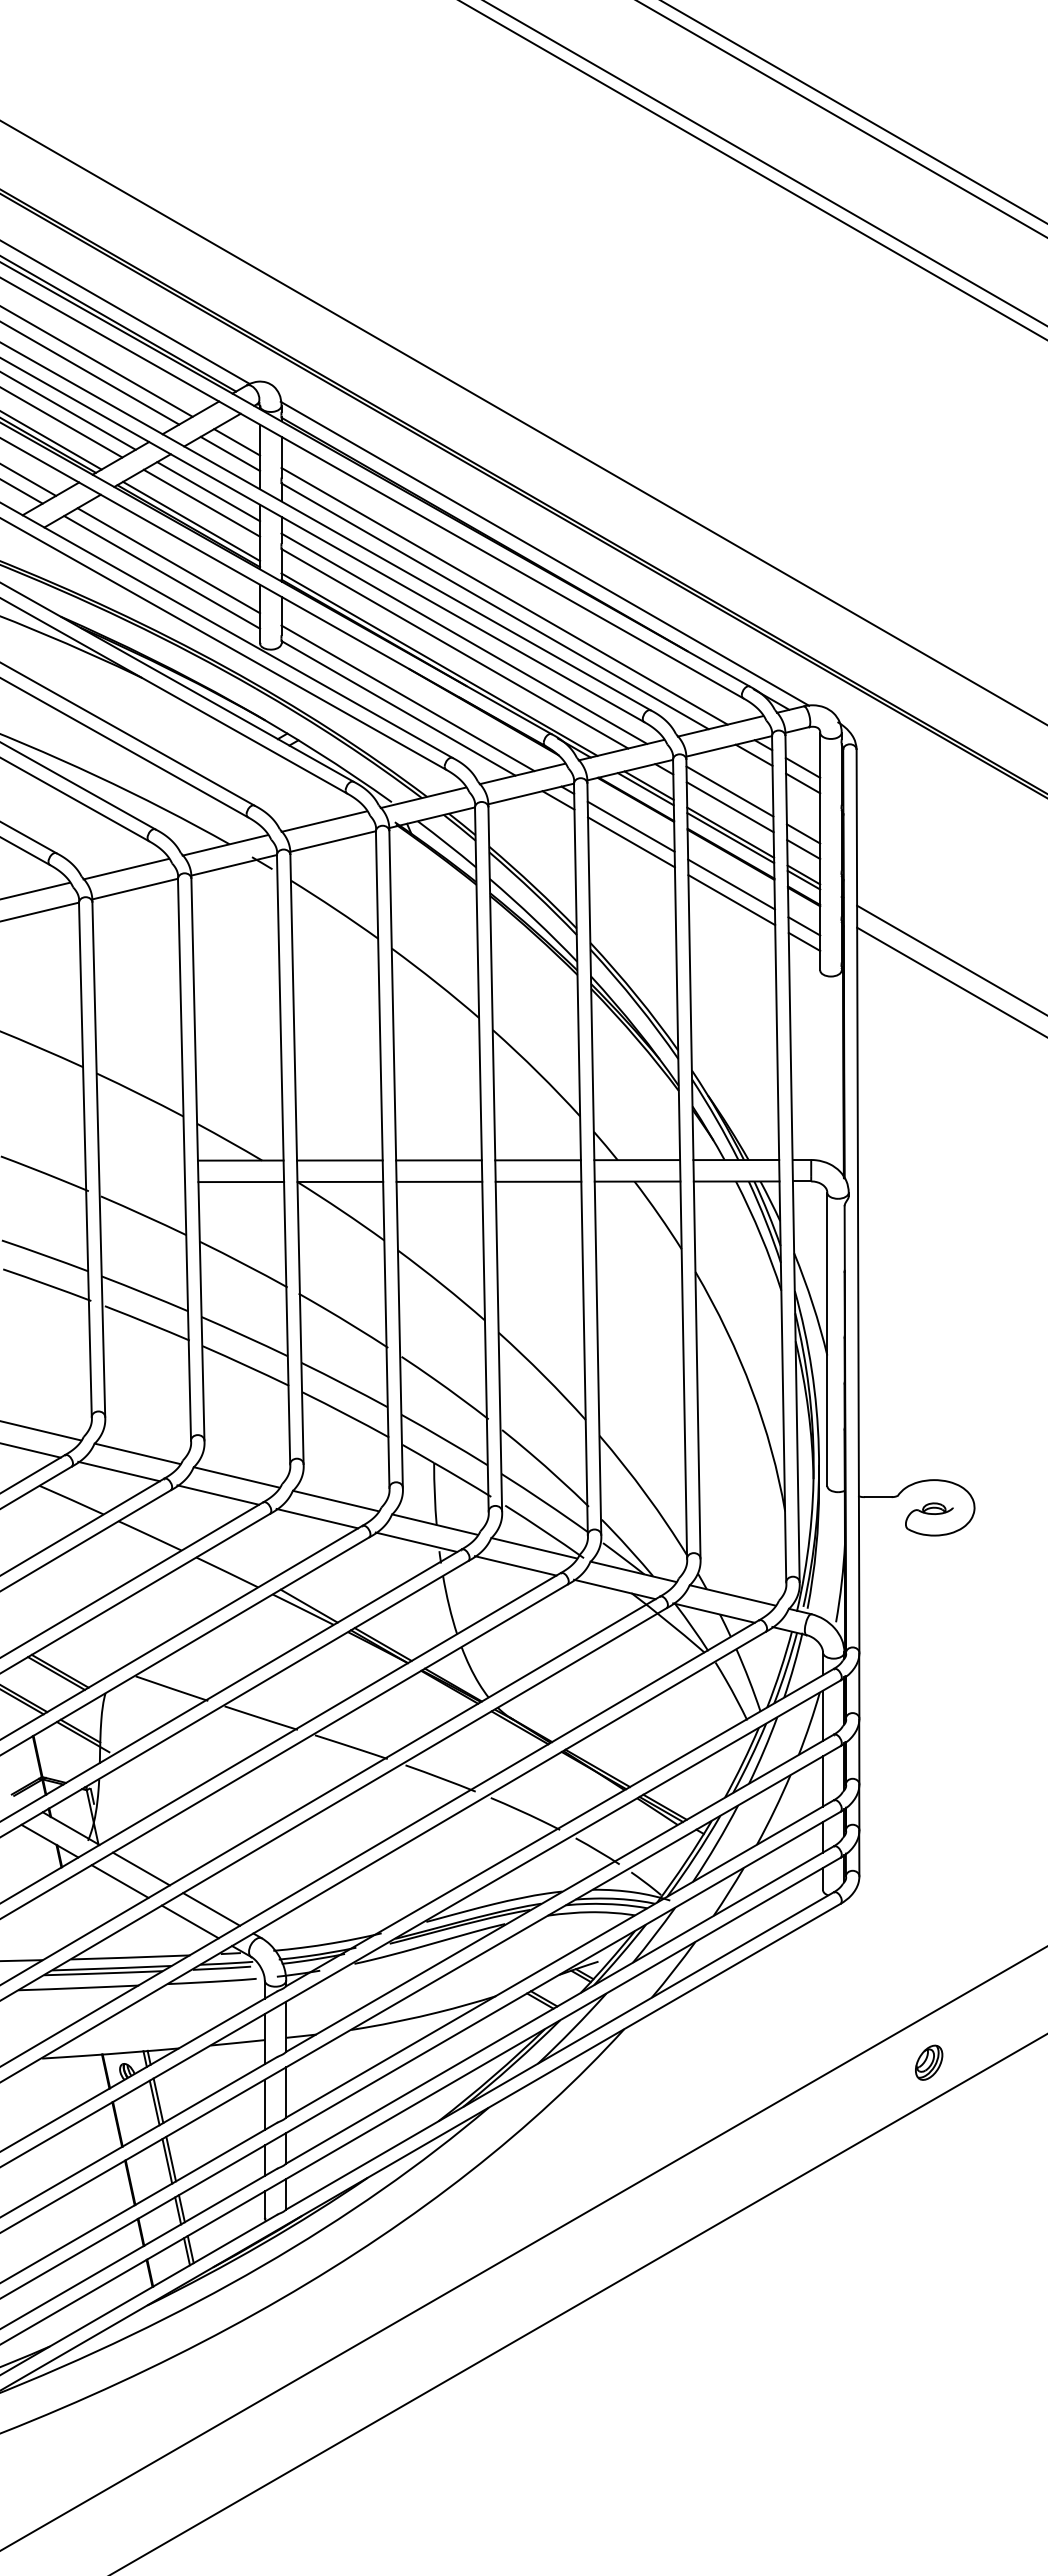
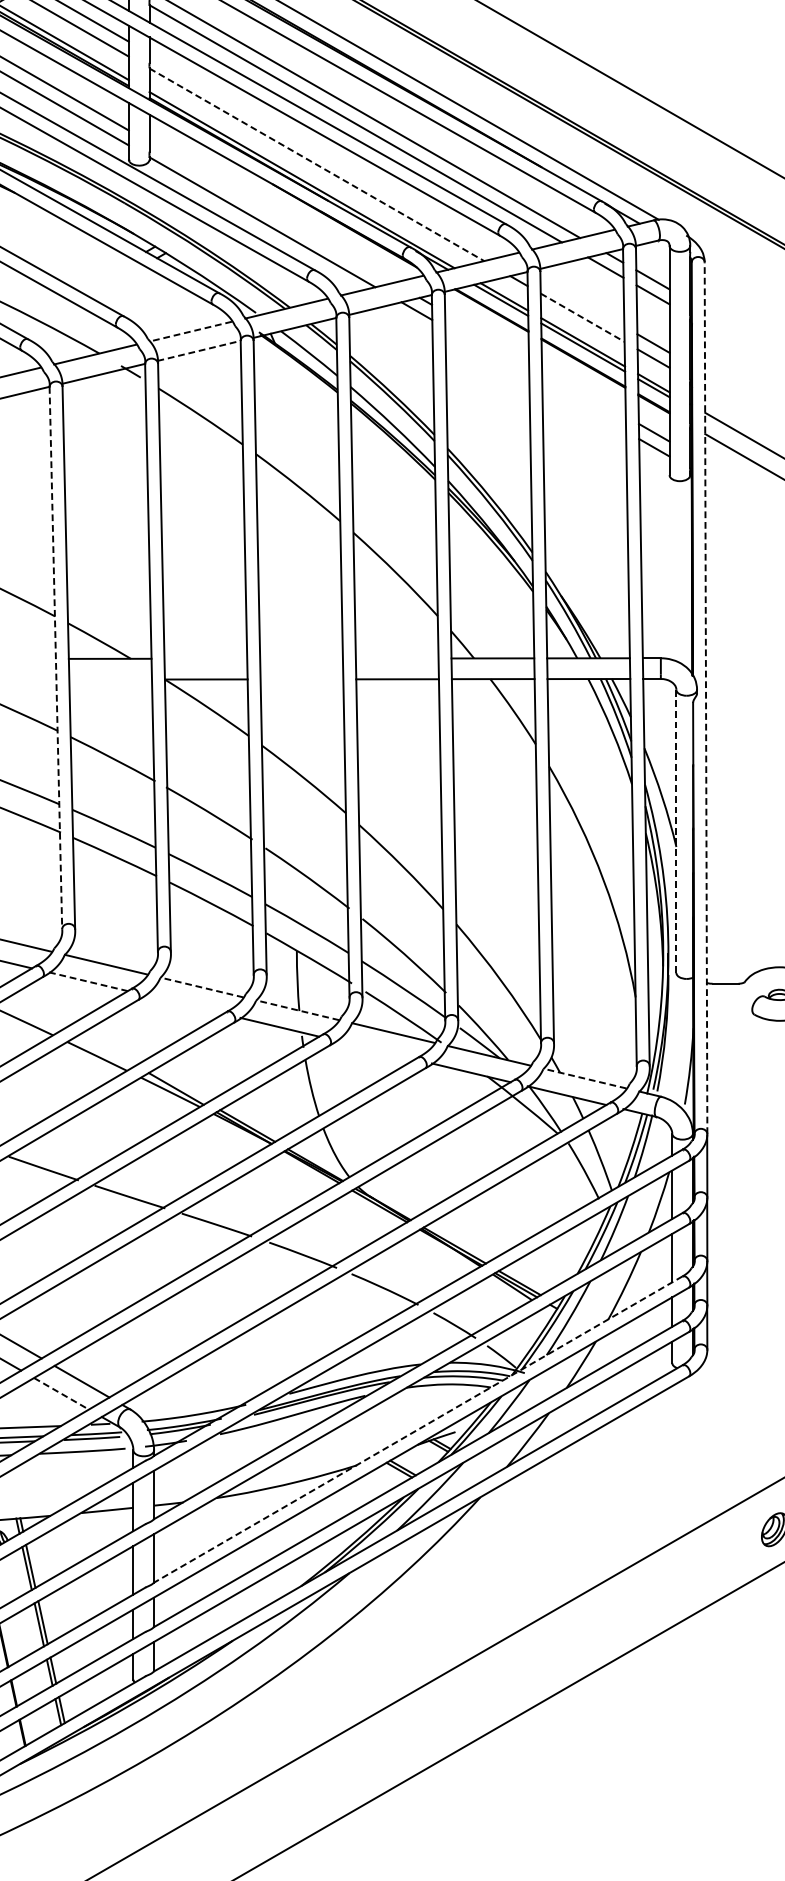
line: (464, 638) -> (326, 154), removed
line: (455, 649) -> (317, 165), solid -> dashed
line: (407, 698) -> (271, 212), removed
line: (729, 791) -> (581, 302), removed
line: (730, 807) -> (582, 318), solid -> dashed
line: (324, 821) -> (191, 331), solid -> dashed
line: (630, 826) -> (486, 336), removed
line: (333, 841) -> (199, 350), solid -> dashed
line: (631, 842) -> (487, 351), removed
line: (731, 884) -> (583, 392), removed
line: (731, 900) -> (583, 407), removed
line: (184, 1159) -> (55, 657), solid -> dashed
line: (339, 1160) -> (205, 658), removed
line: (438, 1160) -> (301, 658), removed
line: (537, 1160) -> (396, 658), removed
line: (439, 1181) -> (302, 679), removed
line: (241, 1182) -> (110, 680), removed
line: (858, 1201) -> (706, 698), solid -> dashed
line: (827, 1339) -> (676, 831), solid -> dashed
line: (218, 1495) -> (88, 982), solid -> dashed
line: (335, 1500) -> (201, 986), solid -> dashed
line: (317, 1518) -> (184, 1004), removed
line: (434, 1524) -> (297, 1010), solid -> dashed
line: (515, 1565) -> (375, 1049), removed
line: (732, 1595) -> (584, 1078), solid -> dashed
line: (190, 1921) -> (61, 1393), solid -> dashed
line: (559, 1959) -> (417, 1430), solid -> dashed

